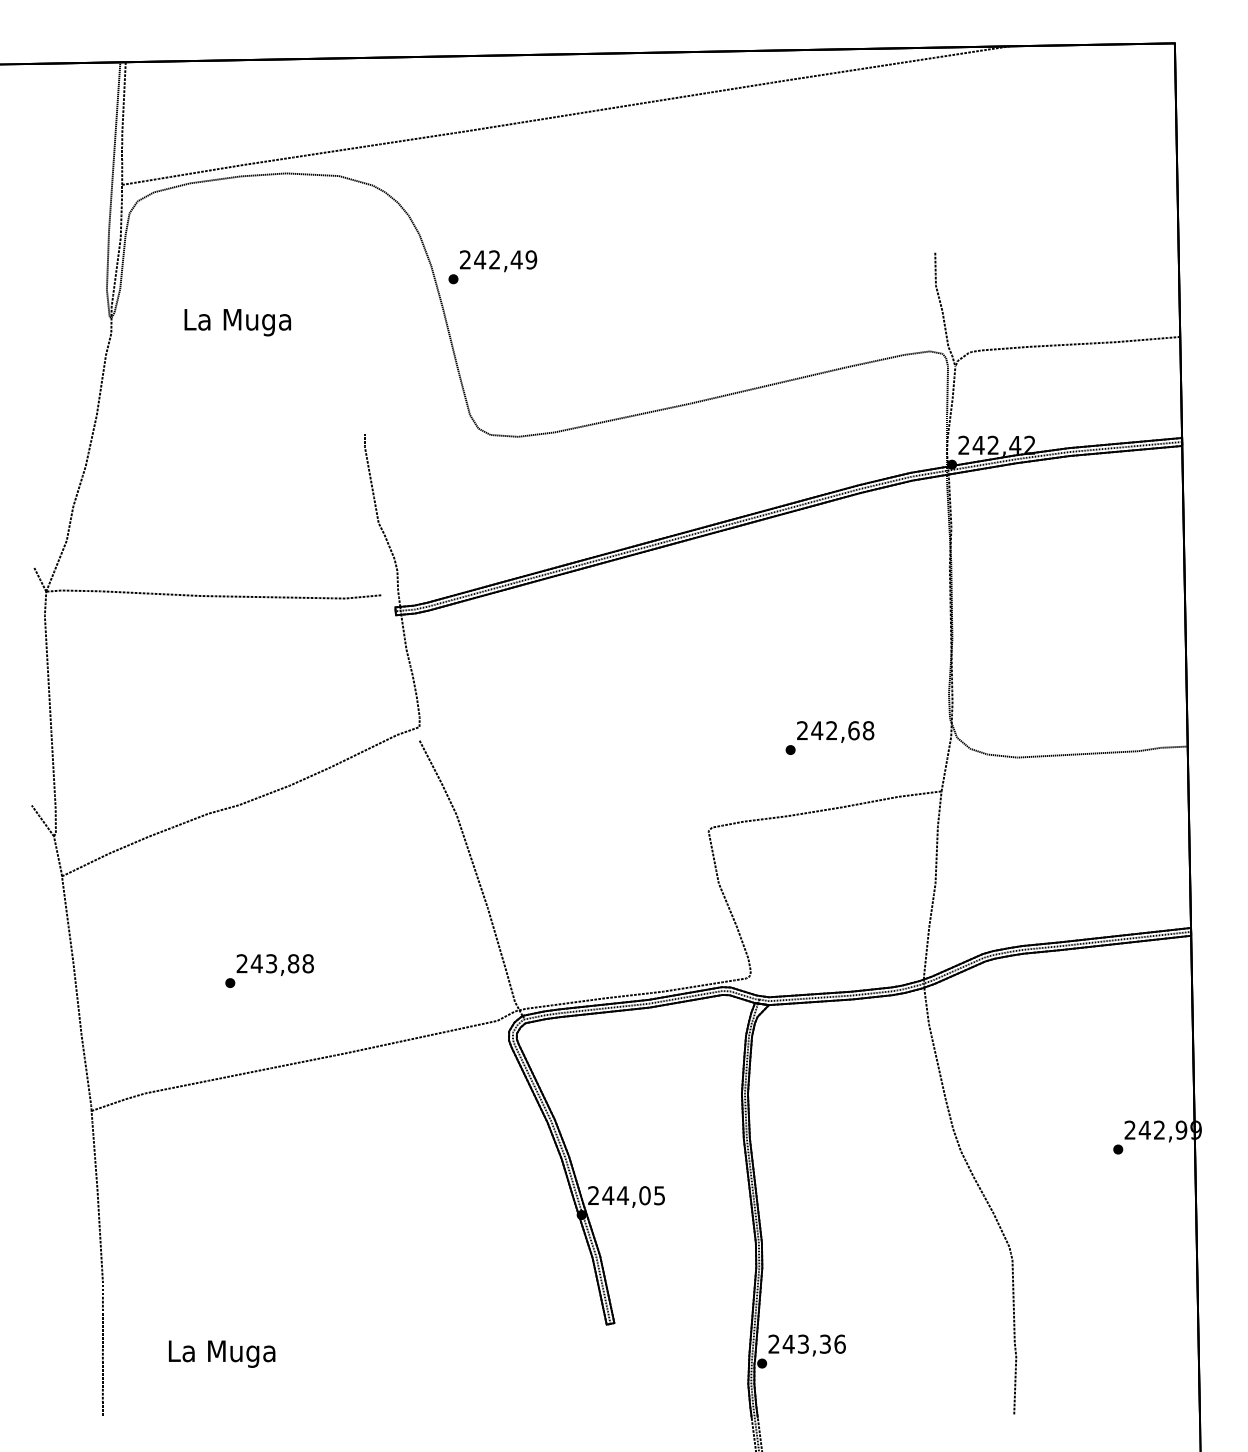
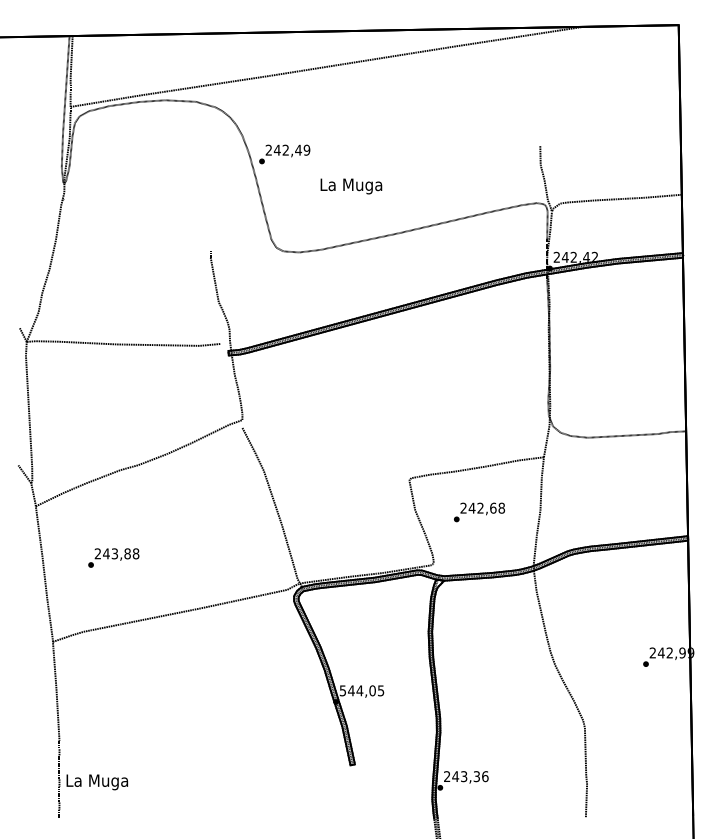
text: (237, 322) -> (351, 186), moved
text: (830, 738) -> (479, 512), moved
text: (269, 970) -> (113, 557), moved
text: (592, 1195) -> (342, 690), 244,05 -> 544,05
text: (220, 1354) -> (96, 782), moved

